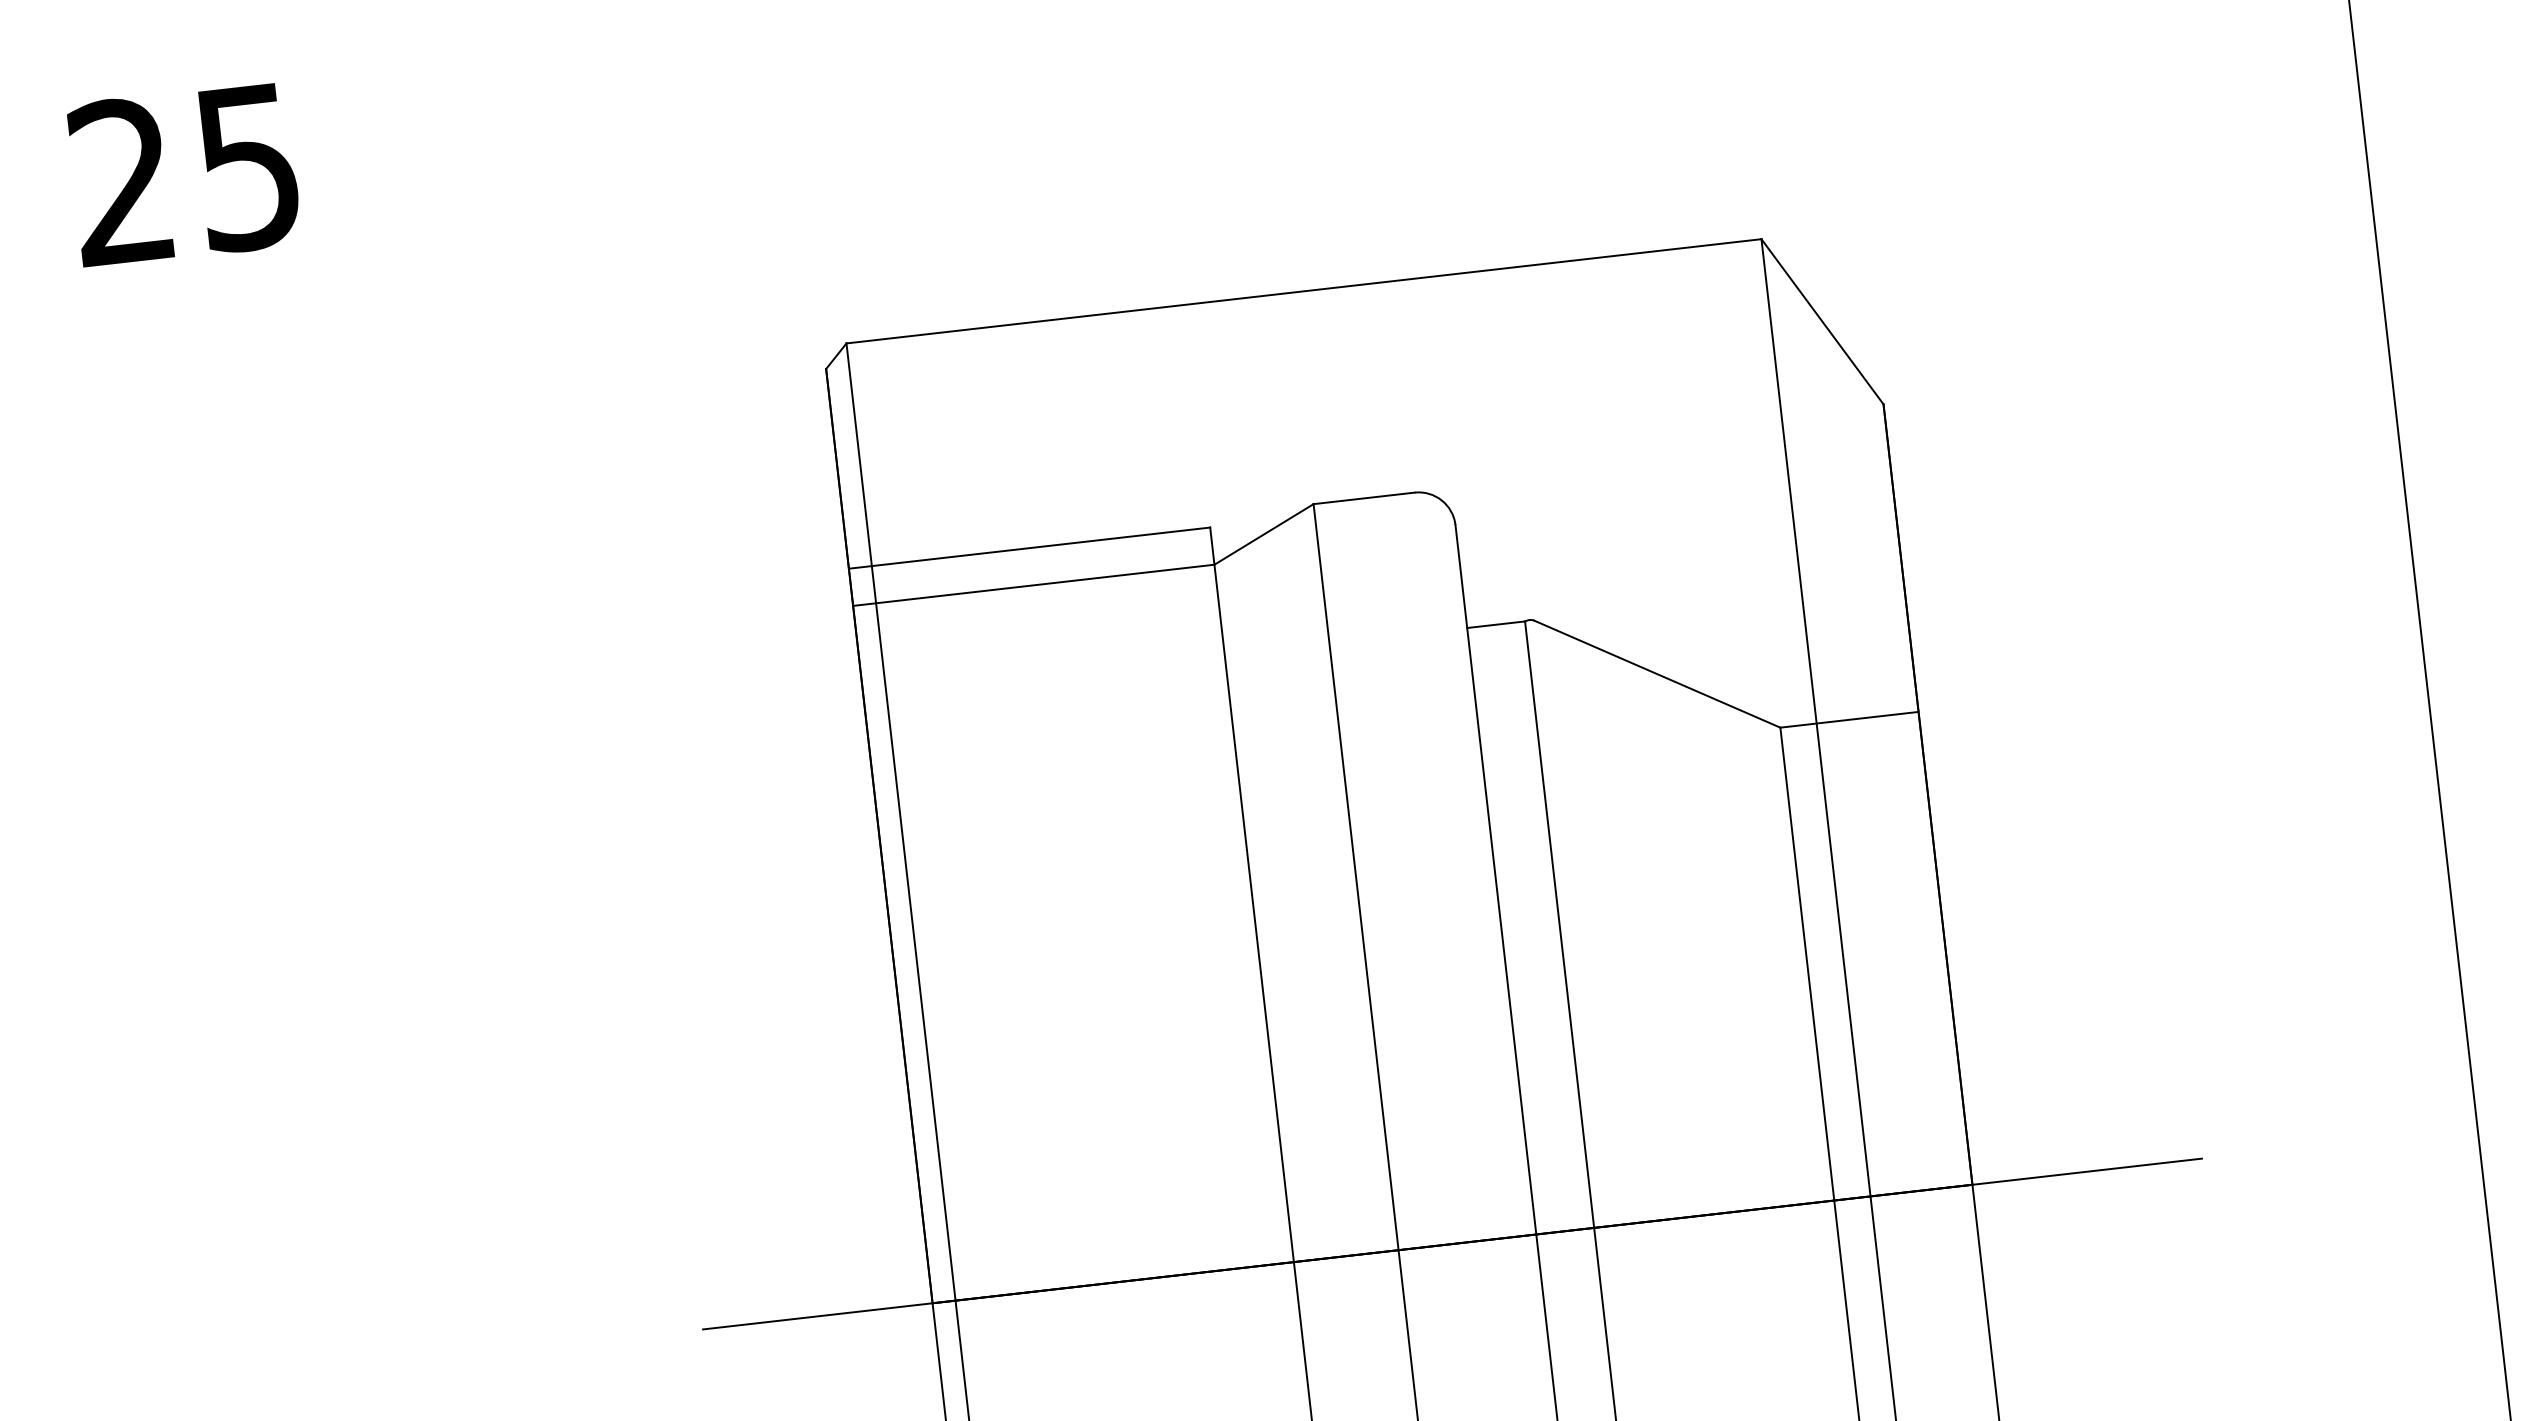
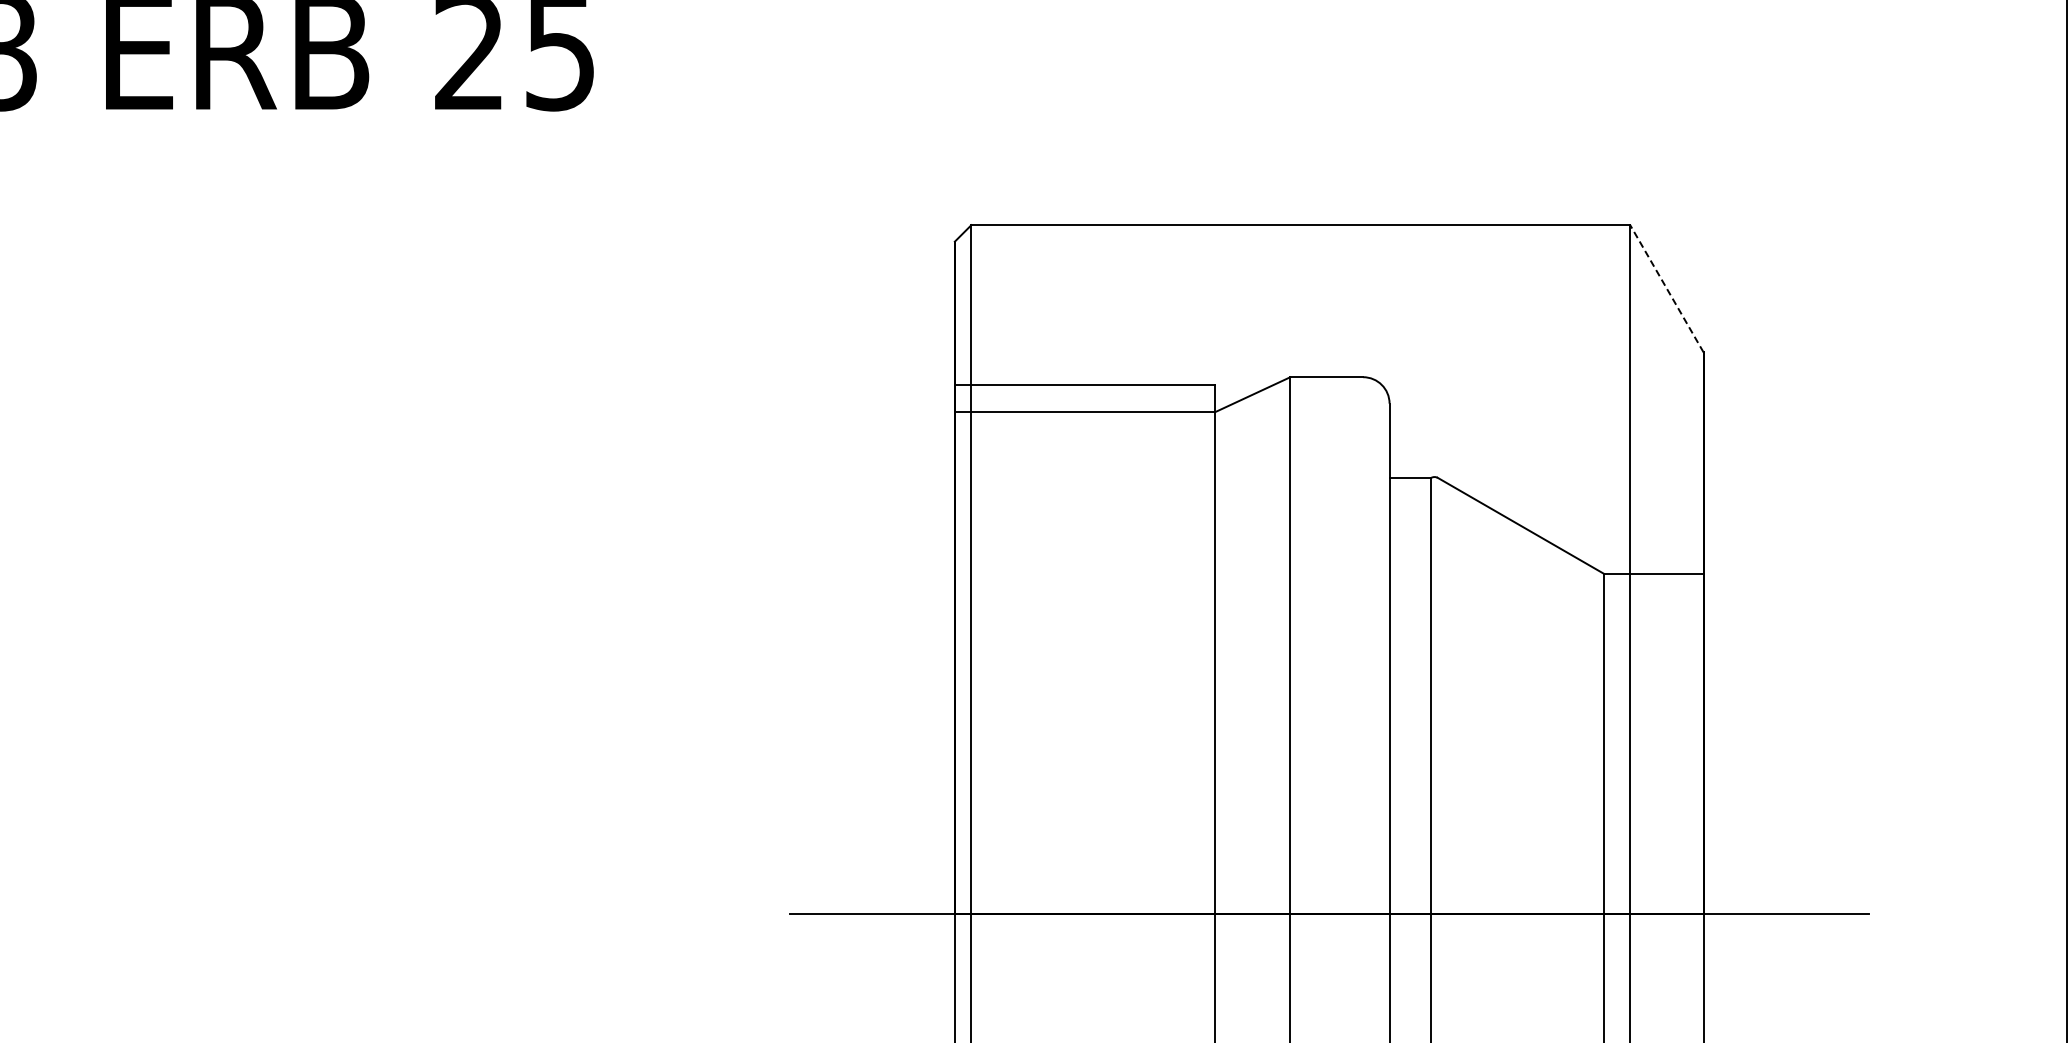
line: (1821, 321) -> (1666, 288), solid -> dashed

